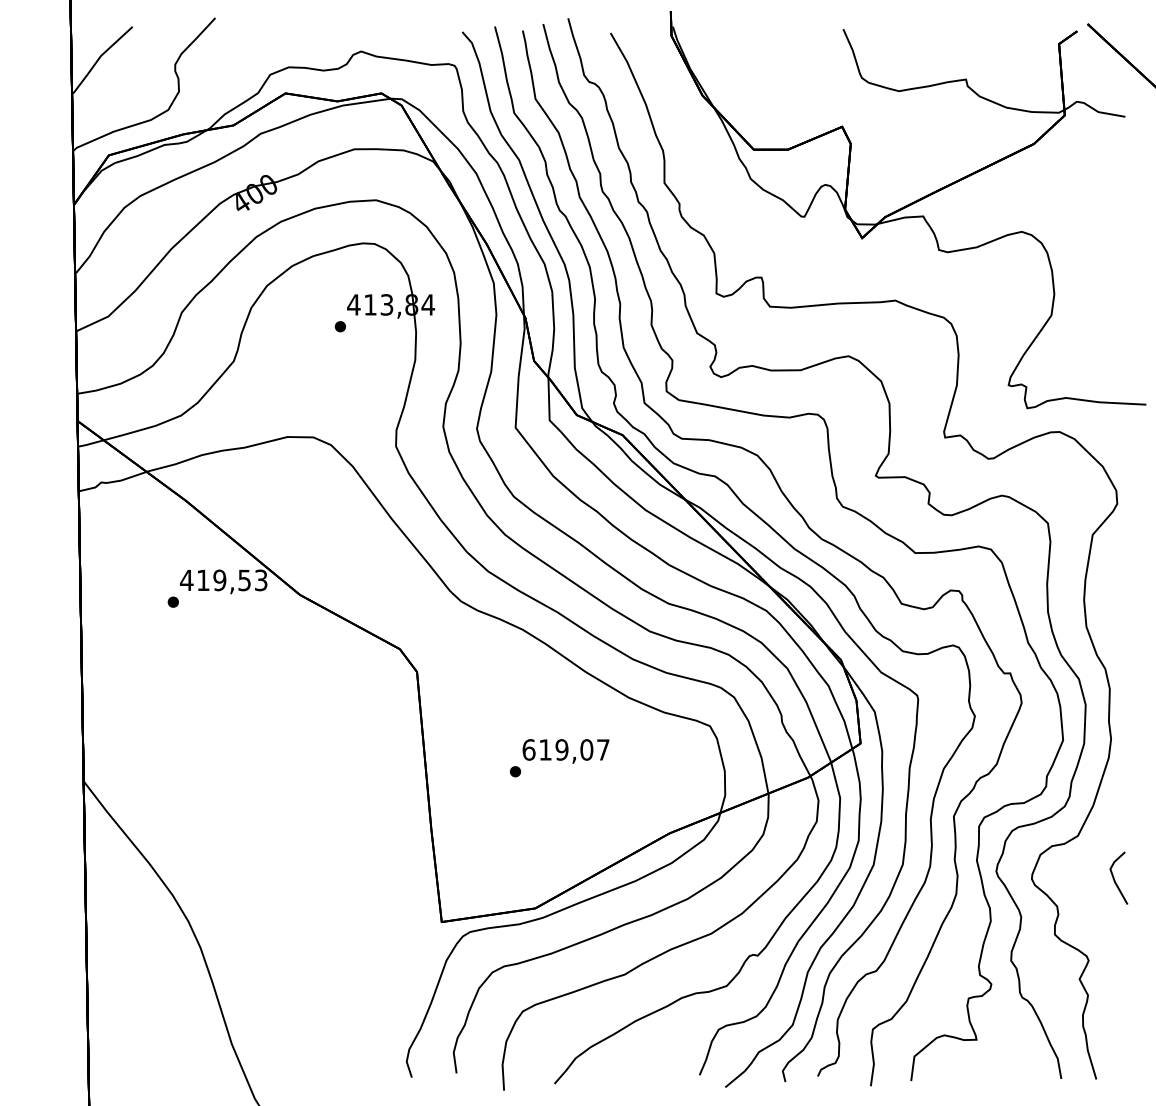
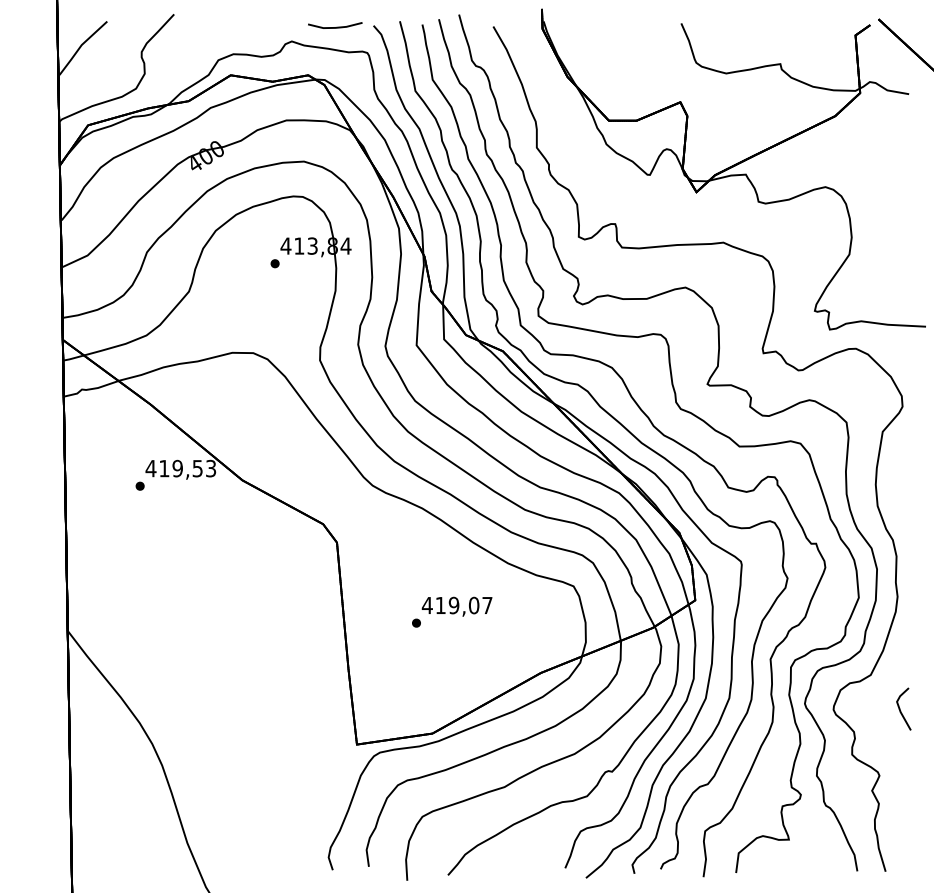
line: (416, 32) -> (336, 26), added
text: (527, 749) -> (426, 605), 619,07 -> 419,07

